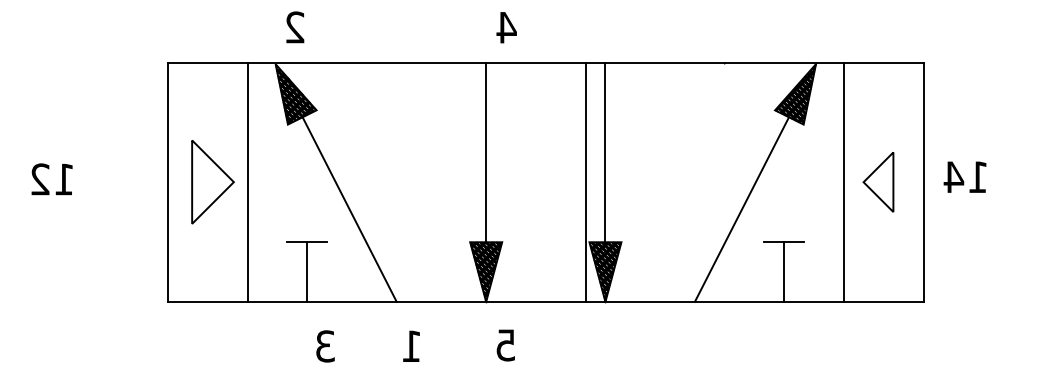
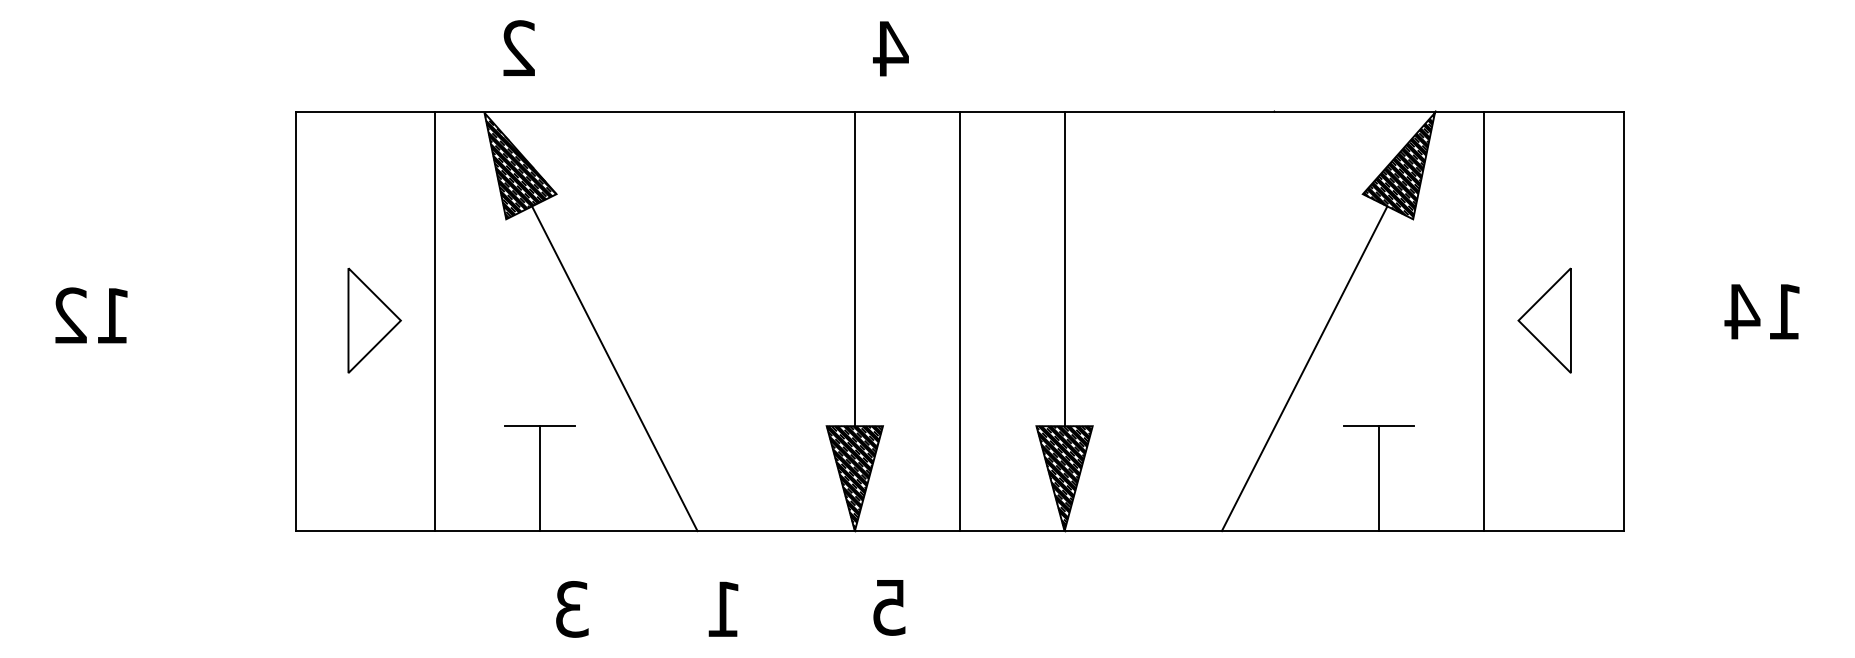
text: (964, 176) -> (1761, 310), moved
part: (213, 182) -> (375, 321), size x0.71
line: (585, 182) -> (959, 321), moved

